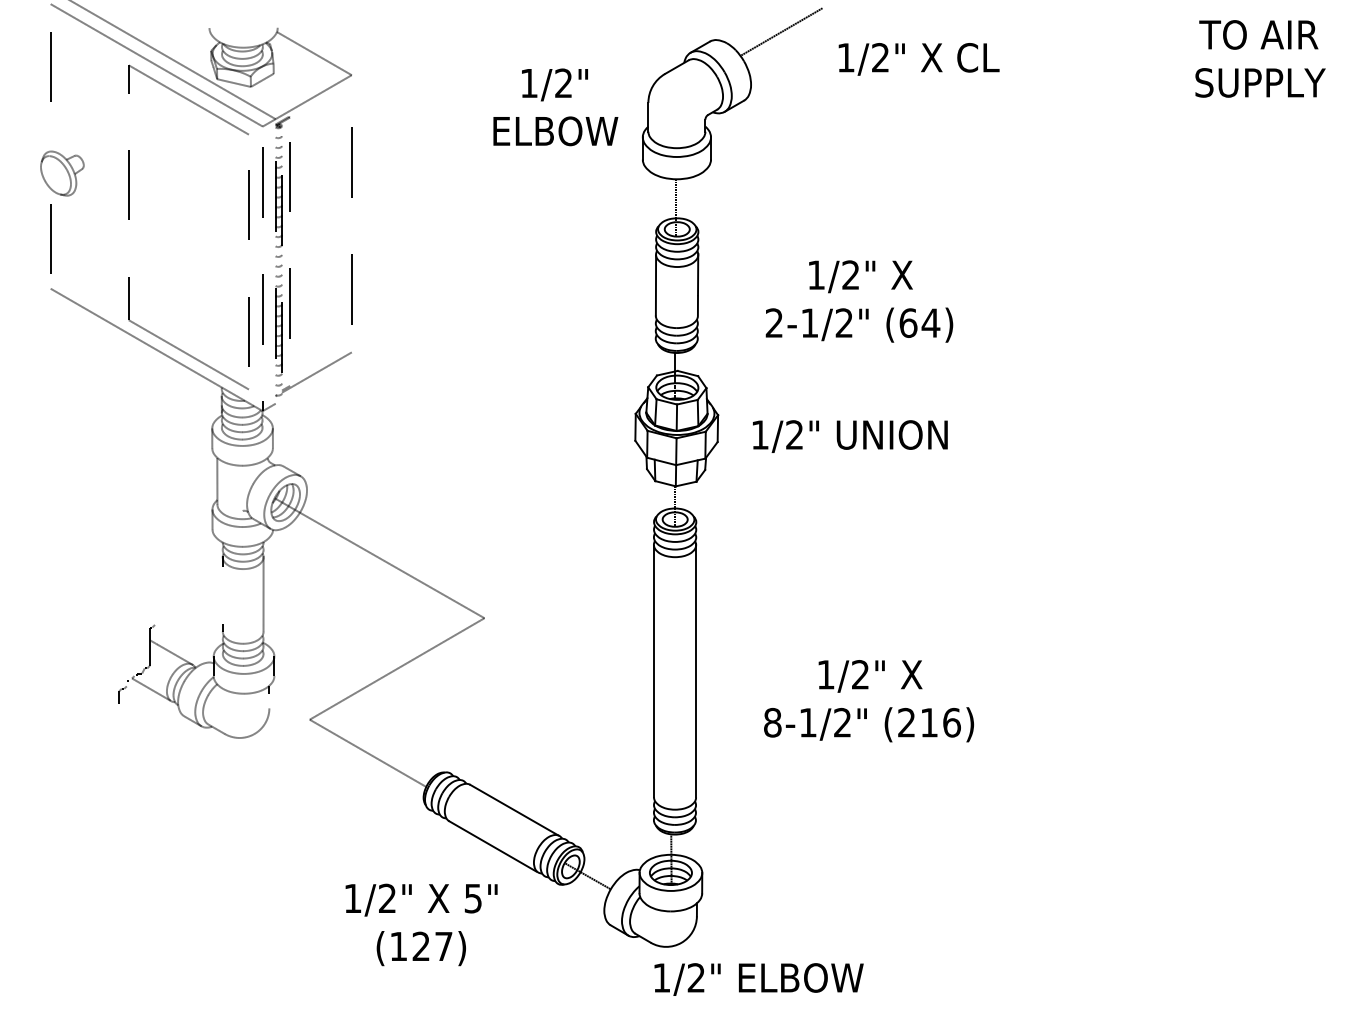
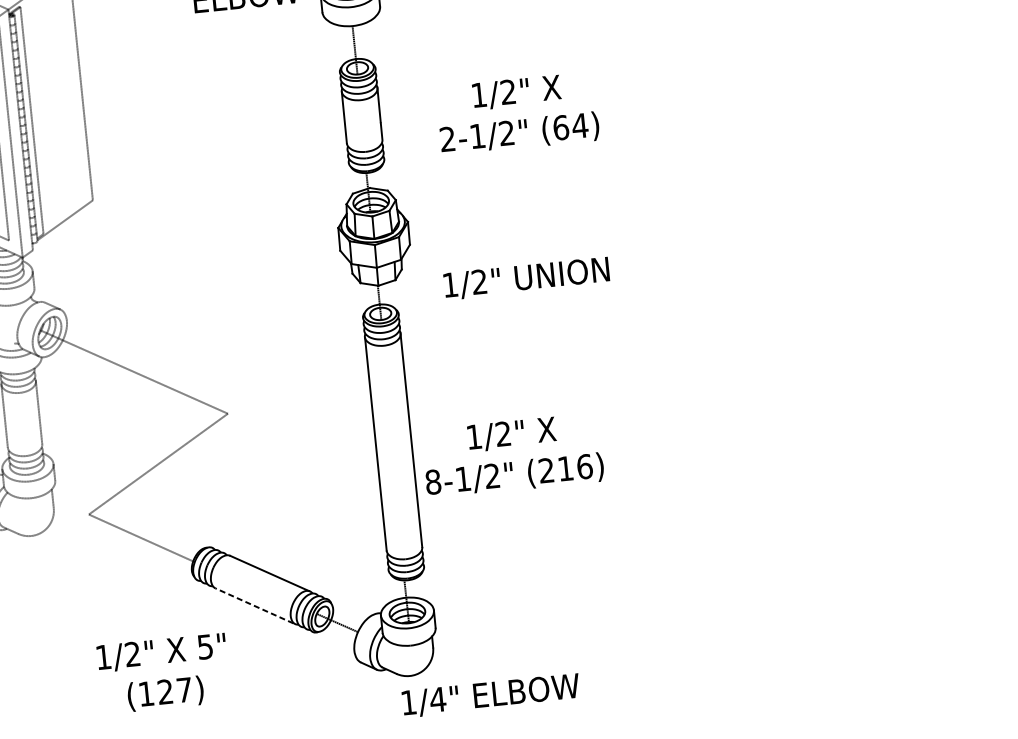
text: (850, 436) -> (526, 278), moved
text: (868, 701) -> (512, 455), moved
line: (492, 846) -> (254, 606), solid -> dashed
text: (421, 924) -> (163, 673), moved
text: (696, 977) -> (438, 699), 1/2" -> 1/4"

